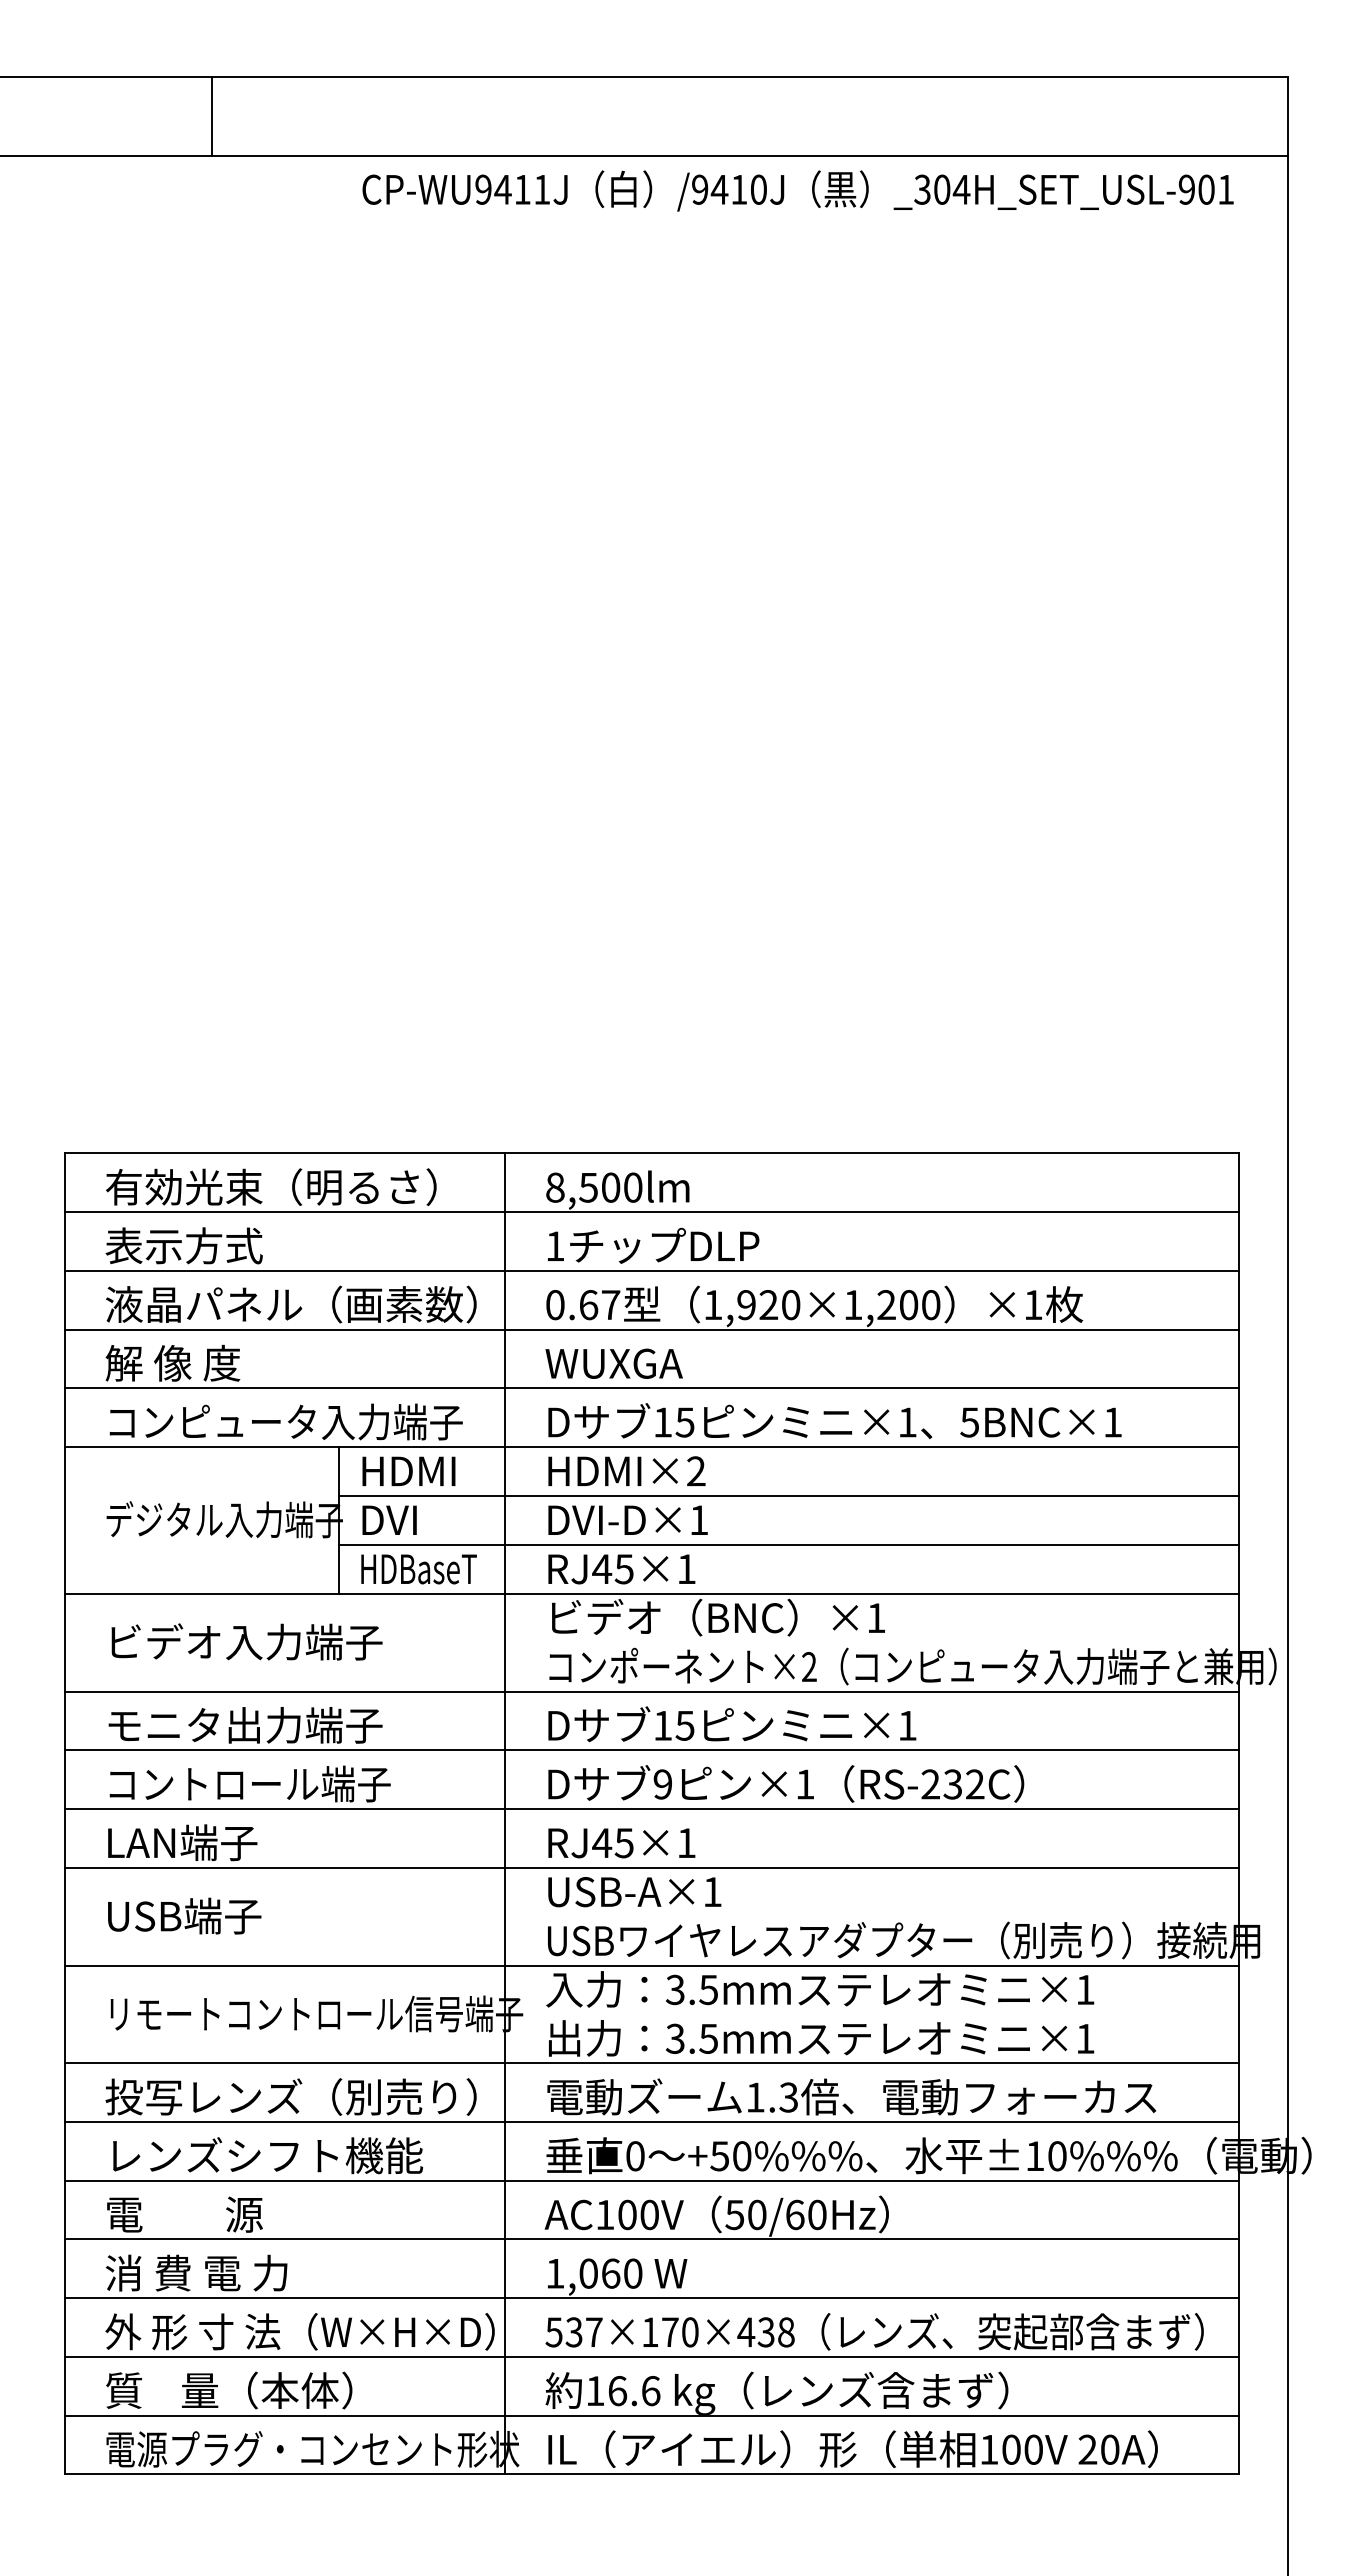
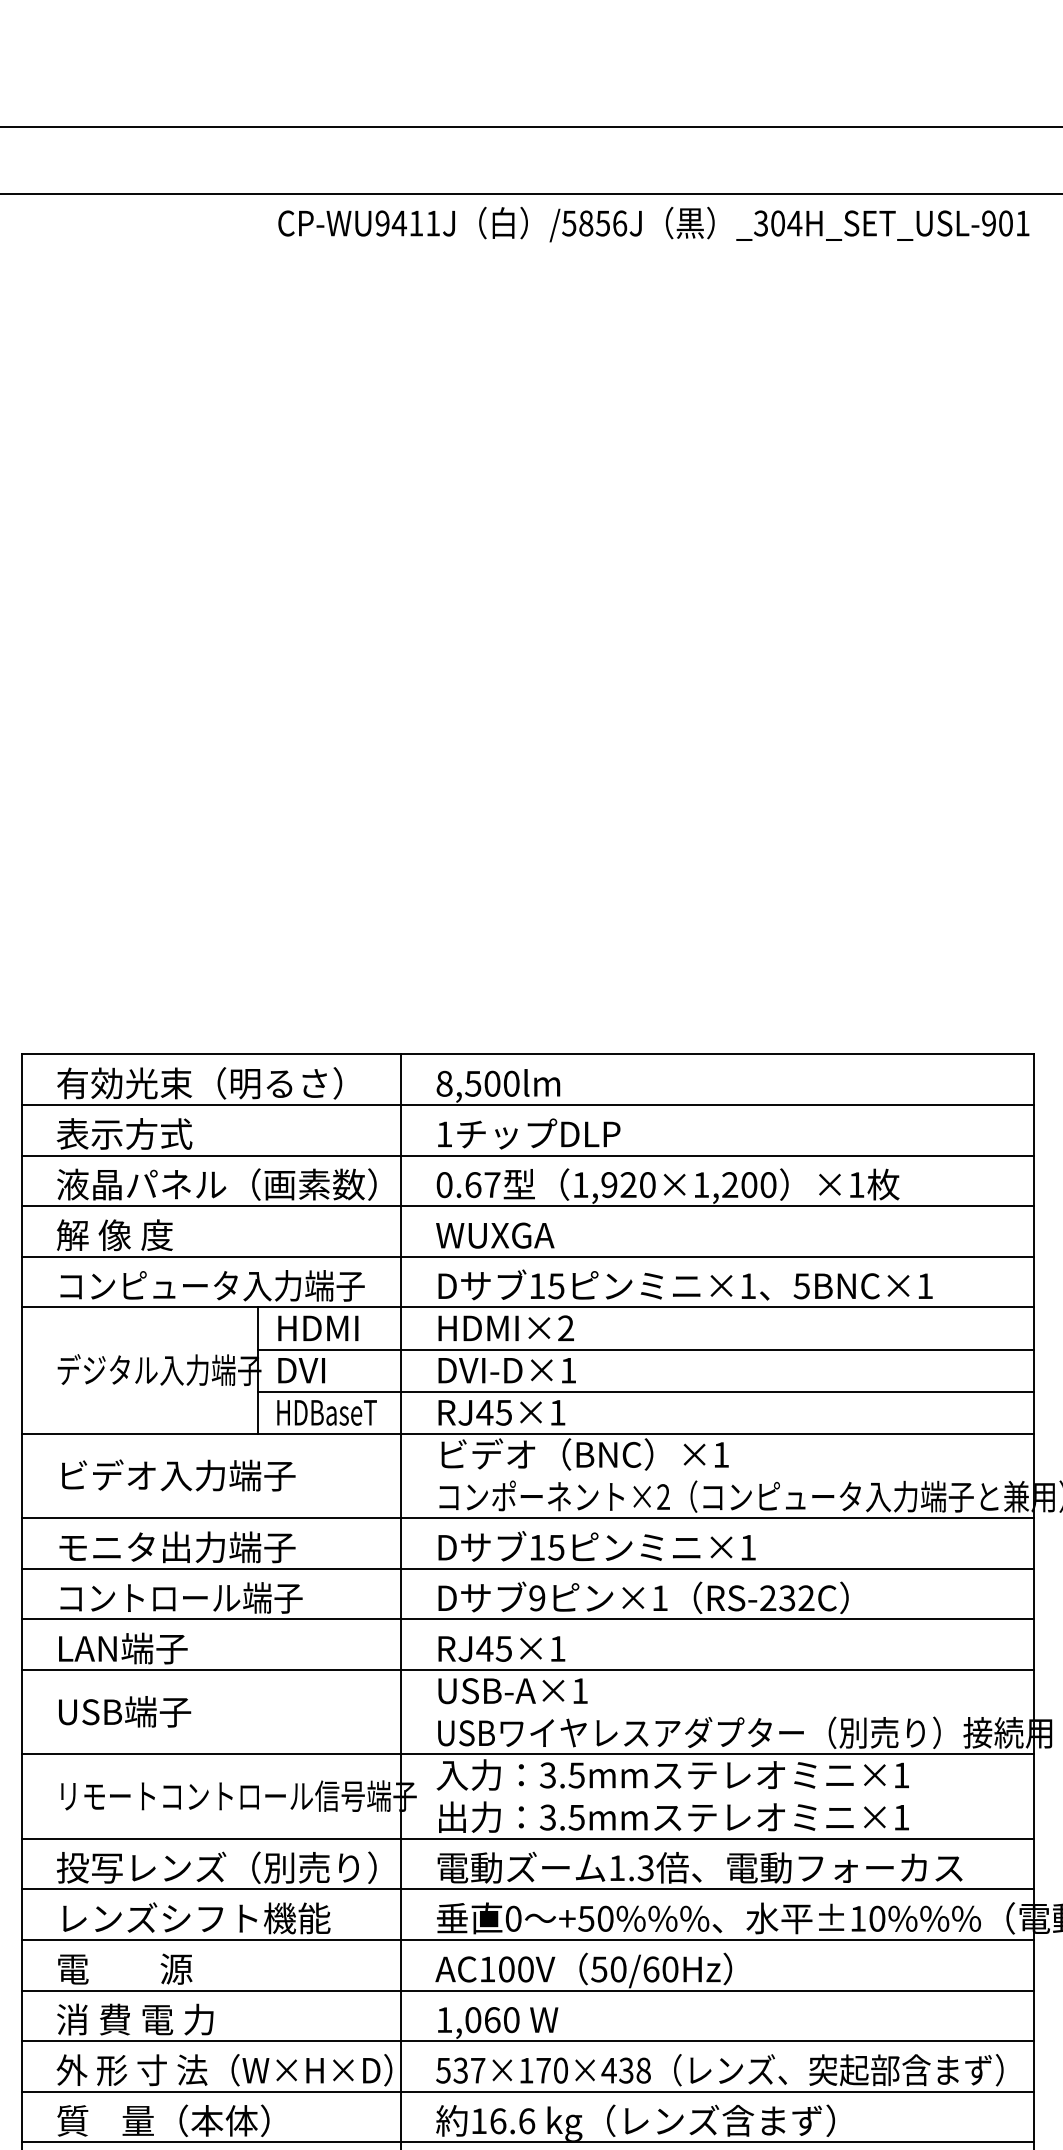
line: (211, 116) -> (148, 160), removed
text: (729, 189) -> (594, 223), /9410J -> /5856J

